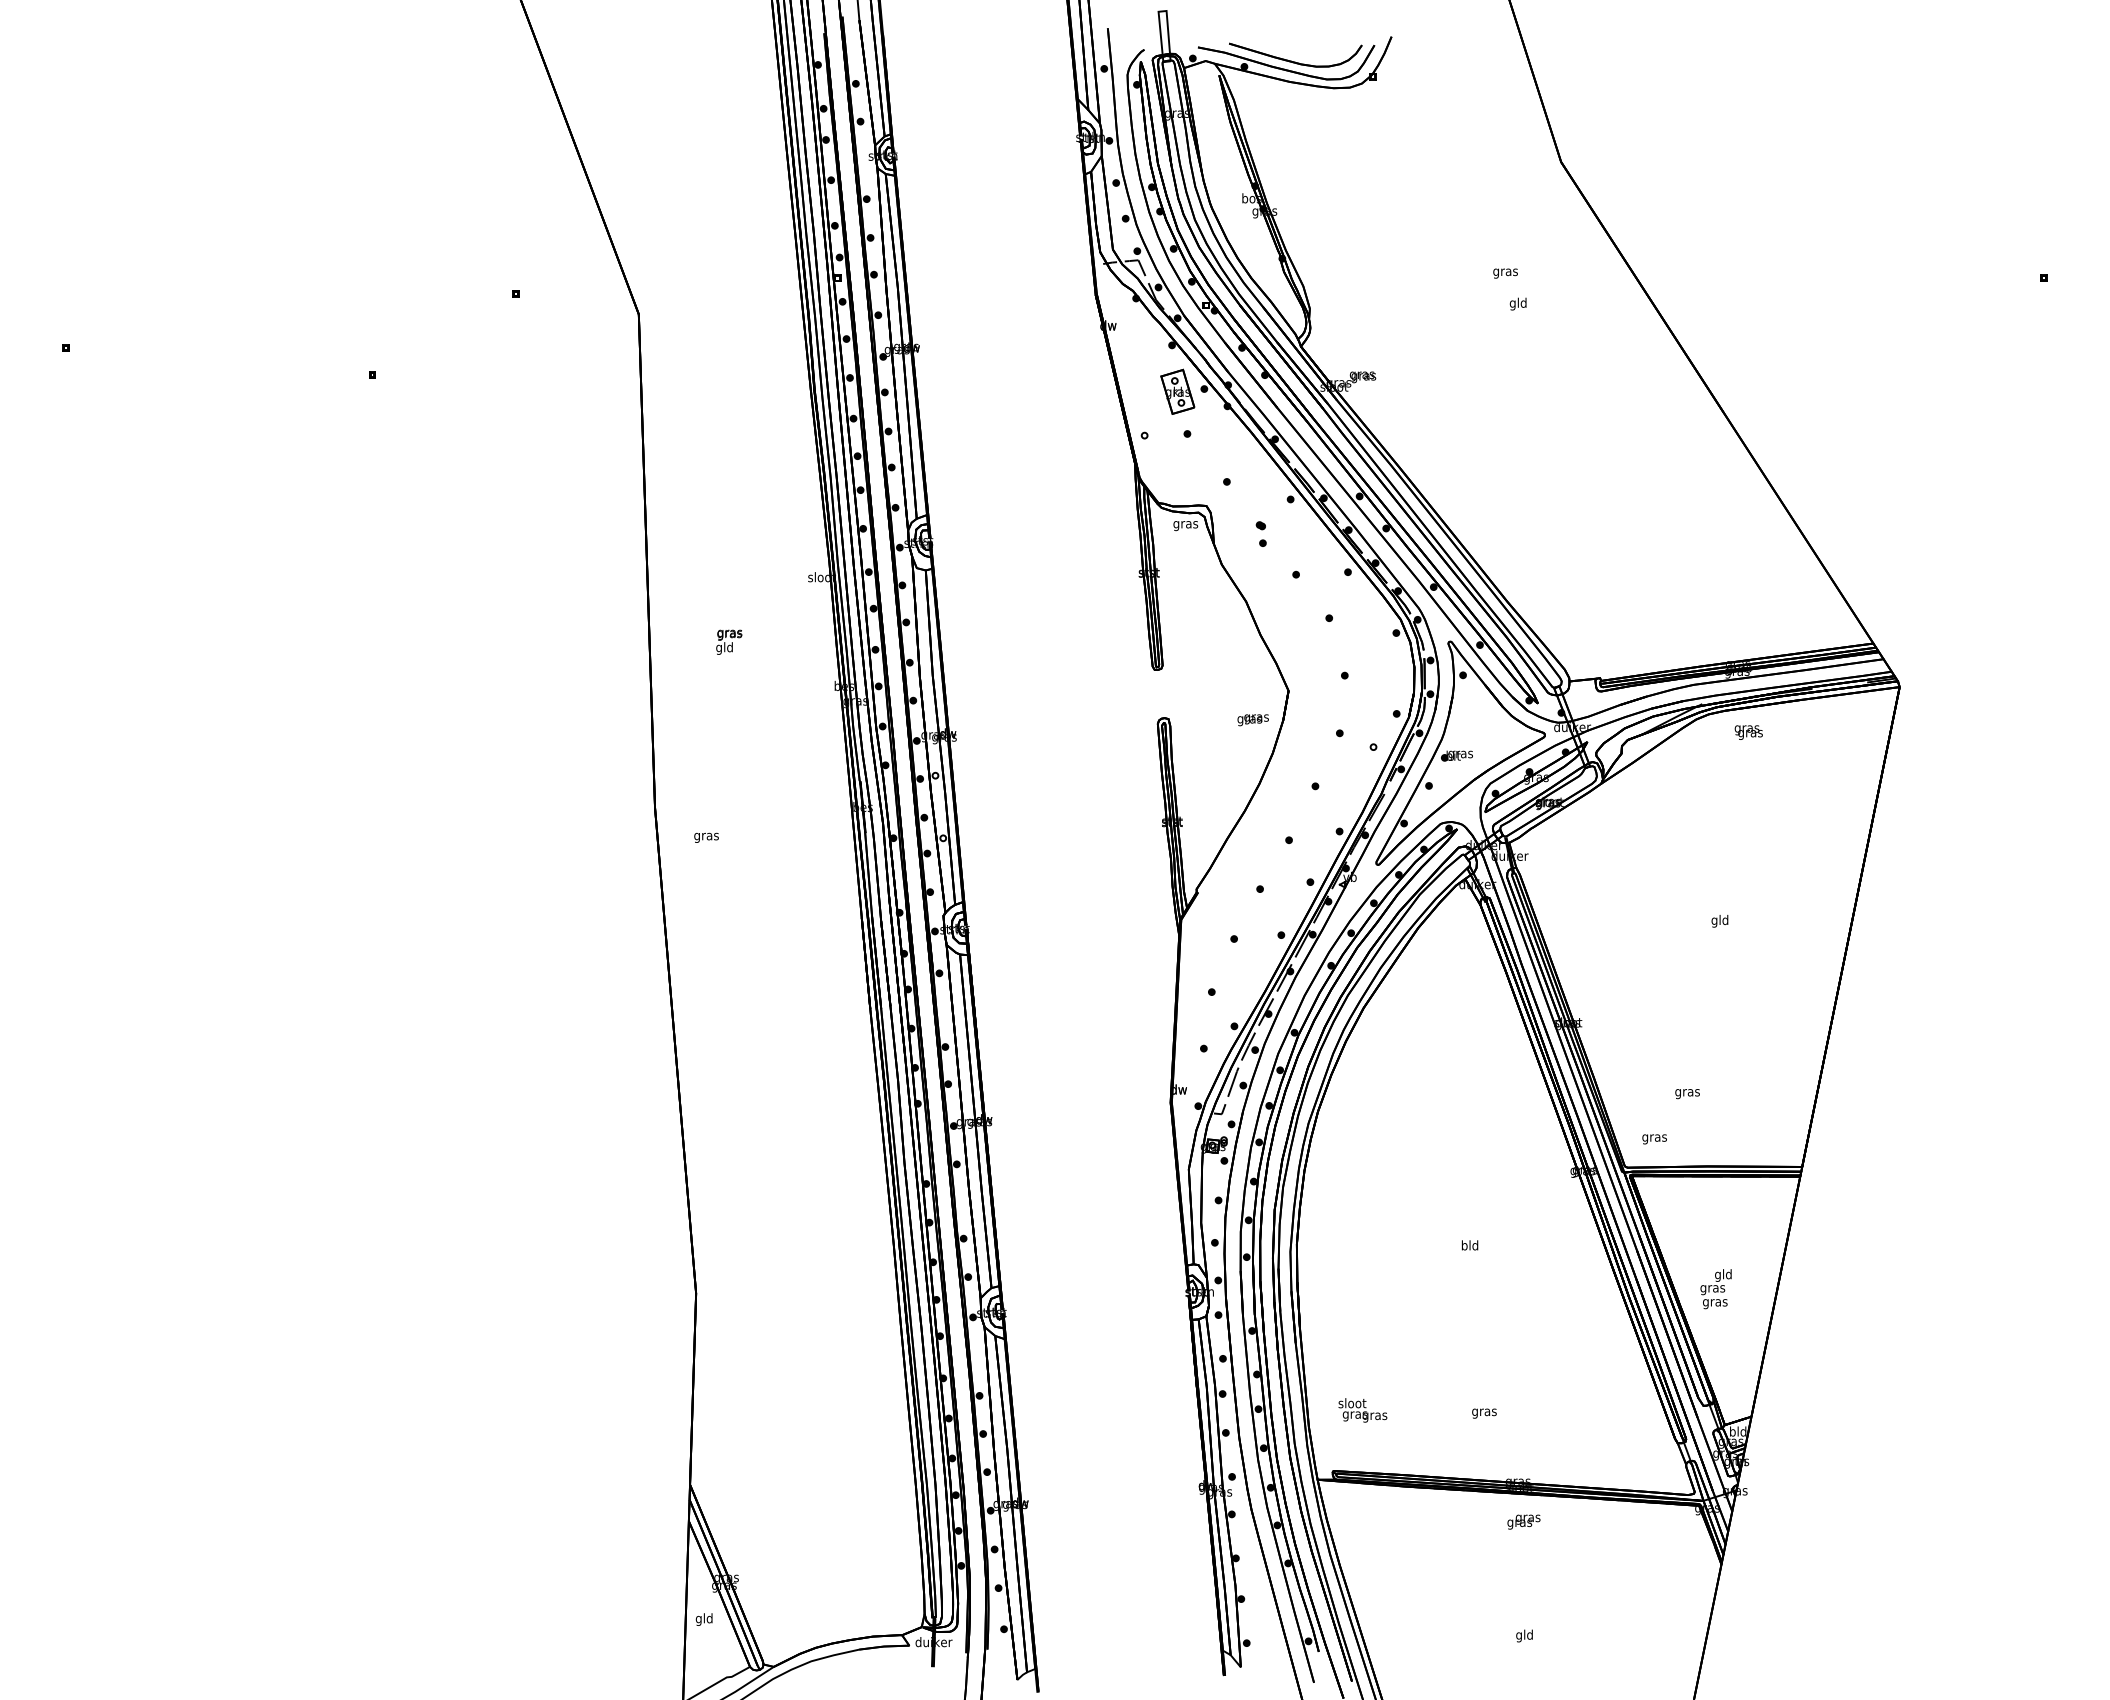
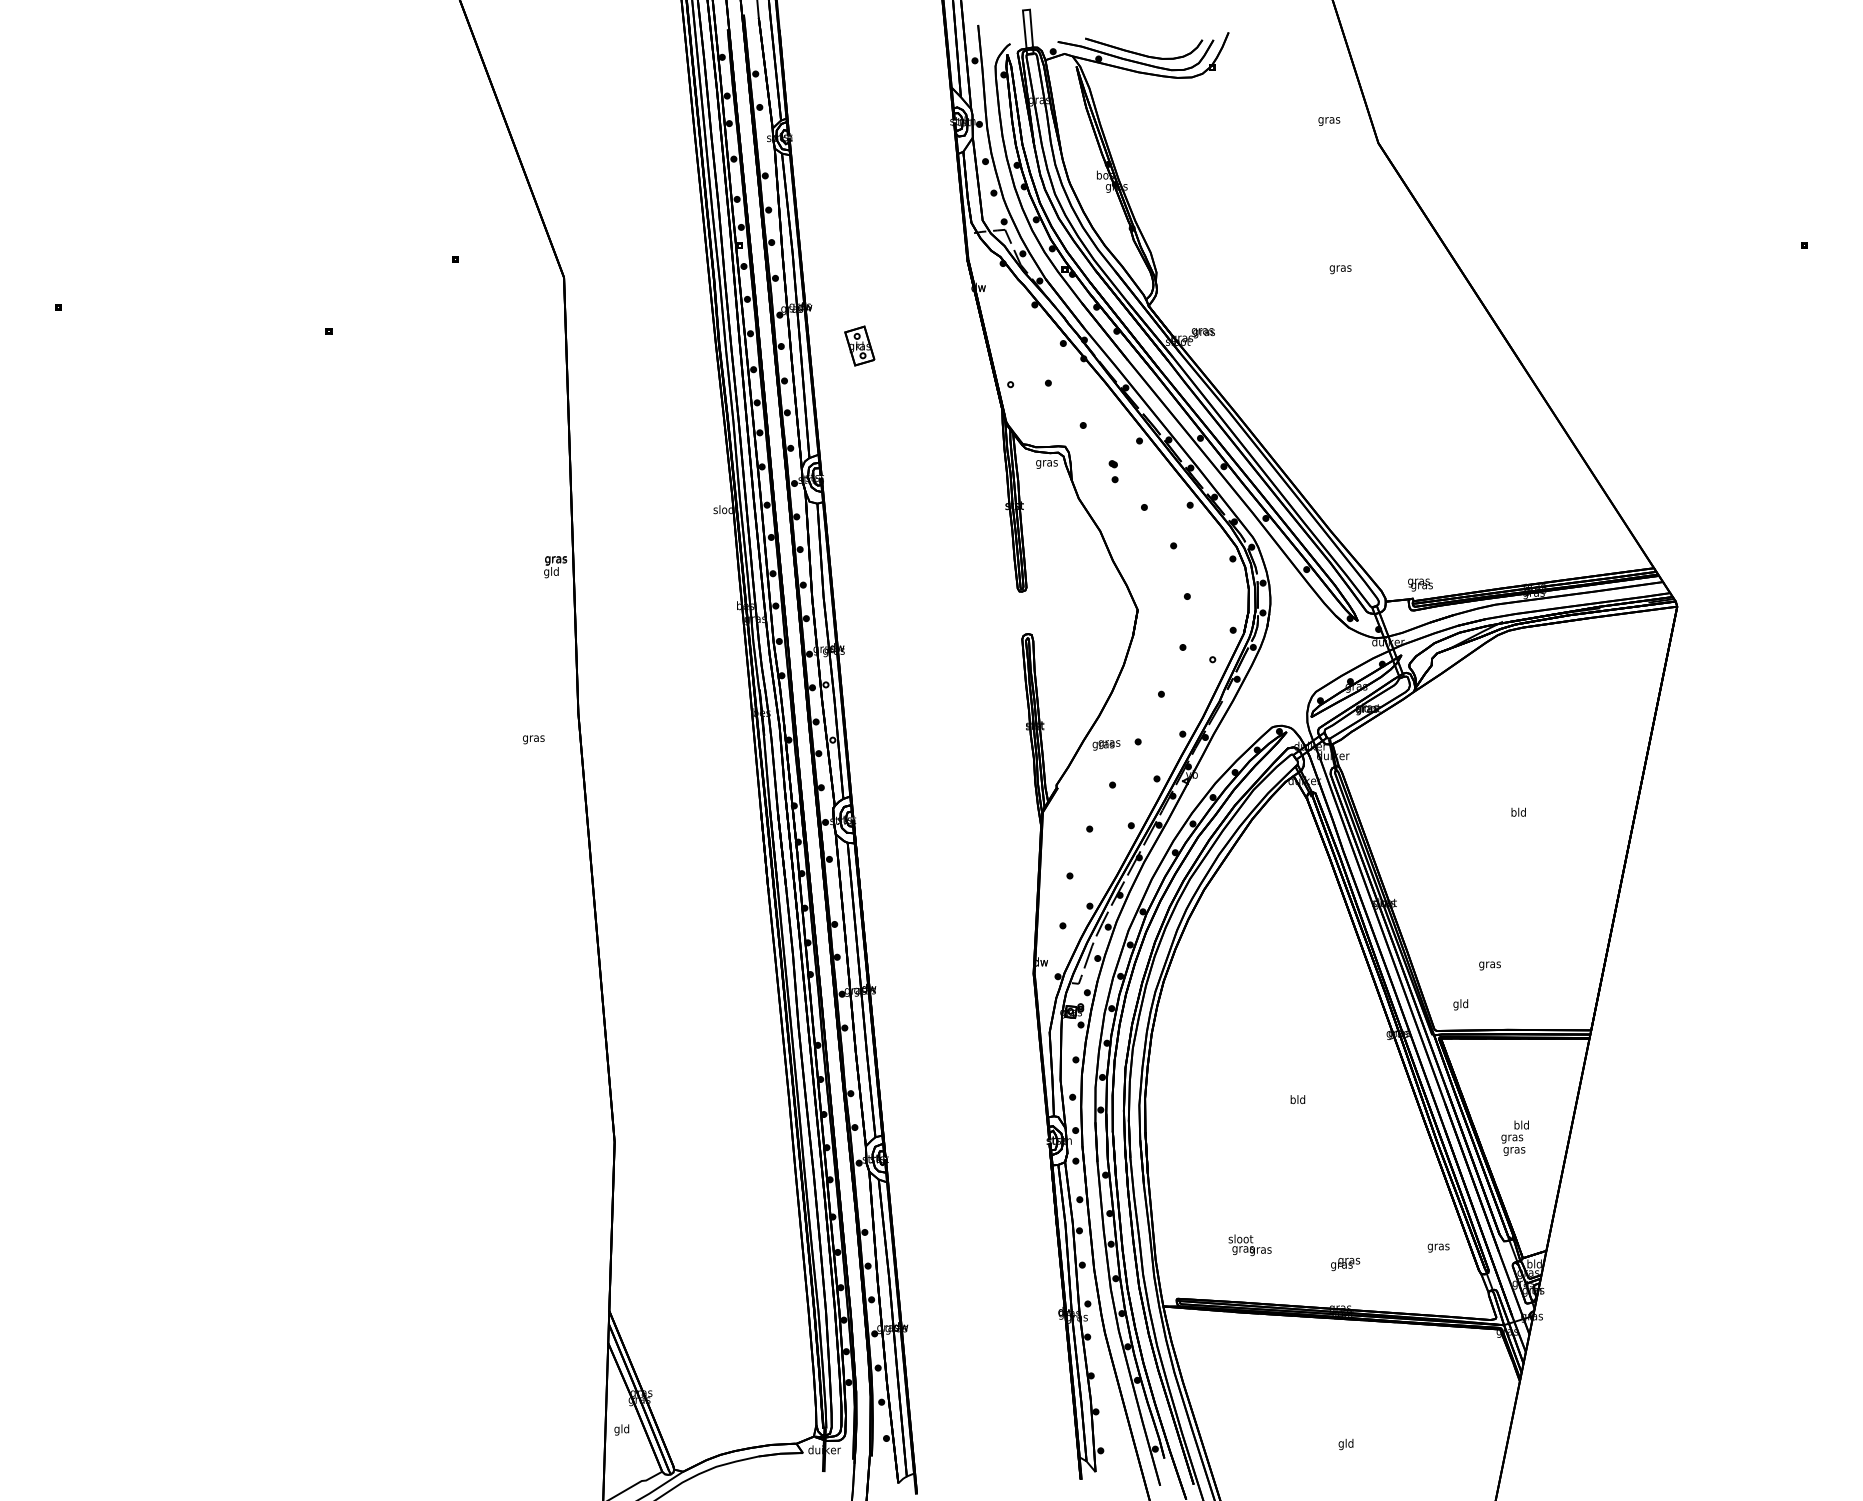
text: (1505, 273) -> (1329, 121), moved
text: (1518, 303) -> (1340, 267), gld -> gras
part: (1177, 391) -> (859, 345), moved
text: (729, 641) -> (555, 566), moved
text: (1252, 720) -> (1105, 745), moved
text: (1748, 732) -> (1420, 584), moved
part: (1460, 752) -> (1289, 664), removed
text: (706, 837) -> (533, 739), moved
text: (1714, 920) -> (1513, 812), gld -> bld
text: (1654, 1137) -> (1460, 1004), gras -> gld
text: (1718, 1275) -> (1517, 1126), gld -> bld
text: (1362, 1410) -> (1249, 1245), moved
text: (1484, 1413) -> (1438, 1248), moved
text: (1523, 1521) -> (1345, 1263), moved

